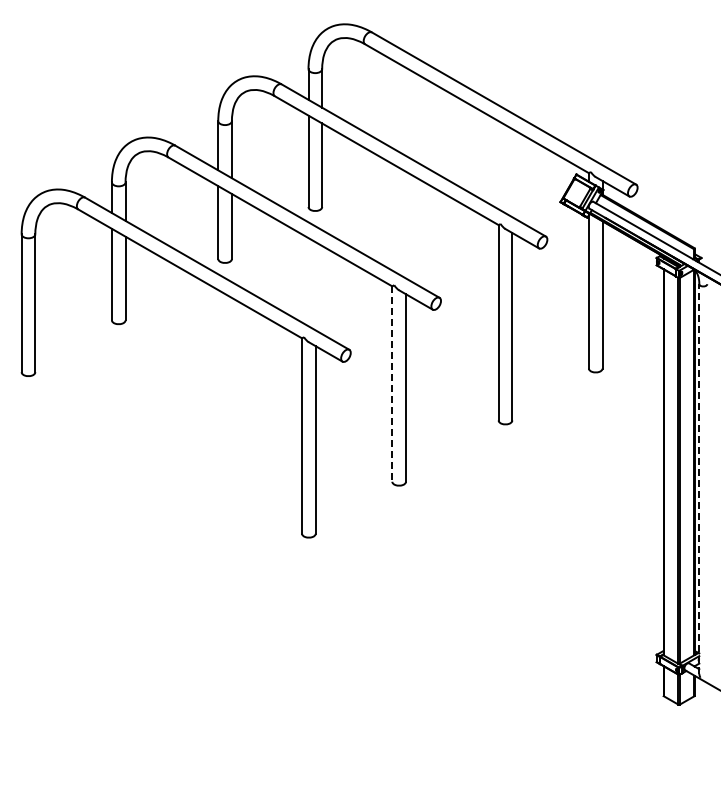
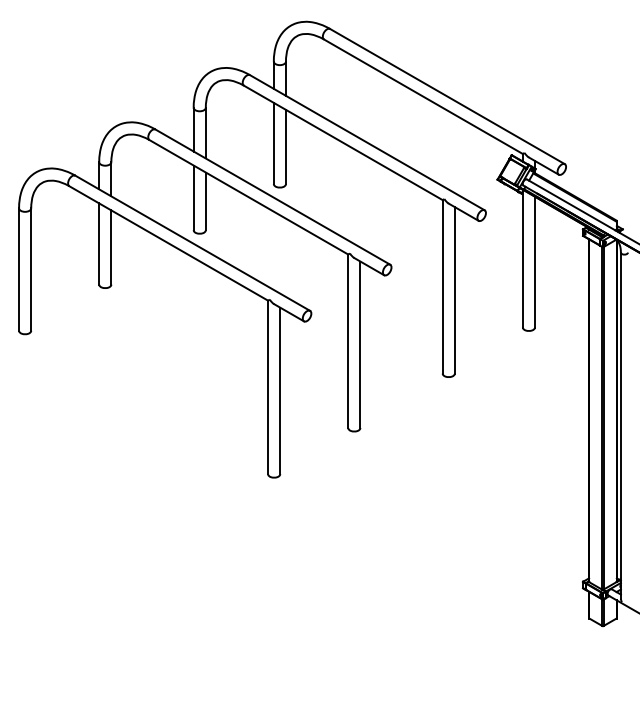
line: (392, 384) -> (348, 341), dashed -> solid
line: (699, 479) -> (621, 426), dashed -> solid

